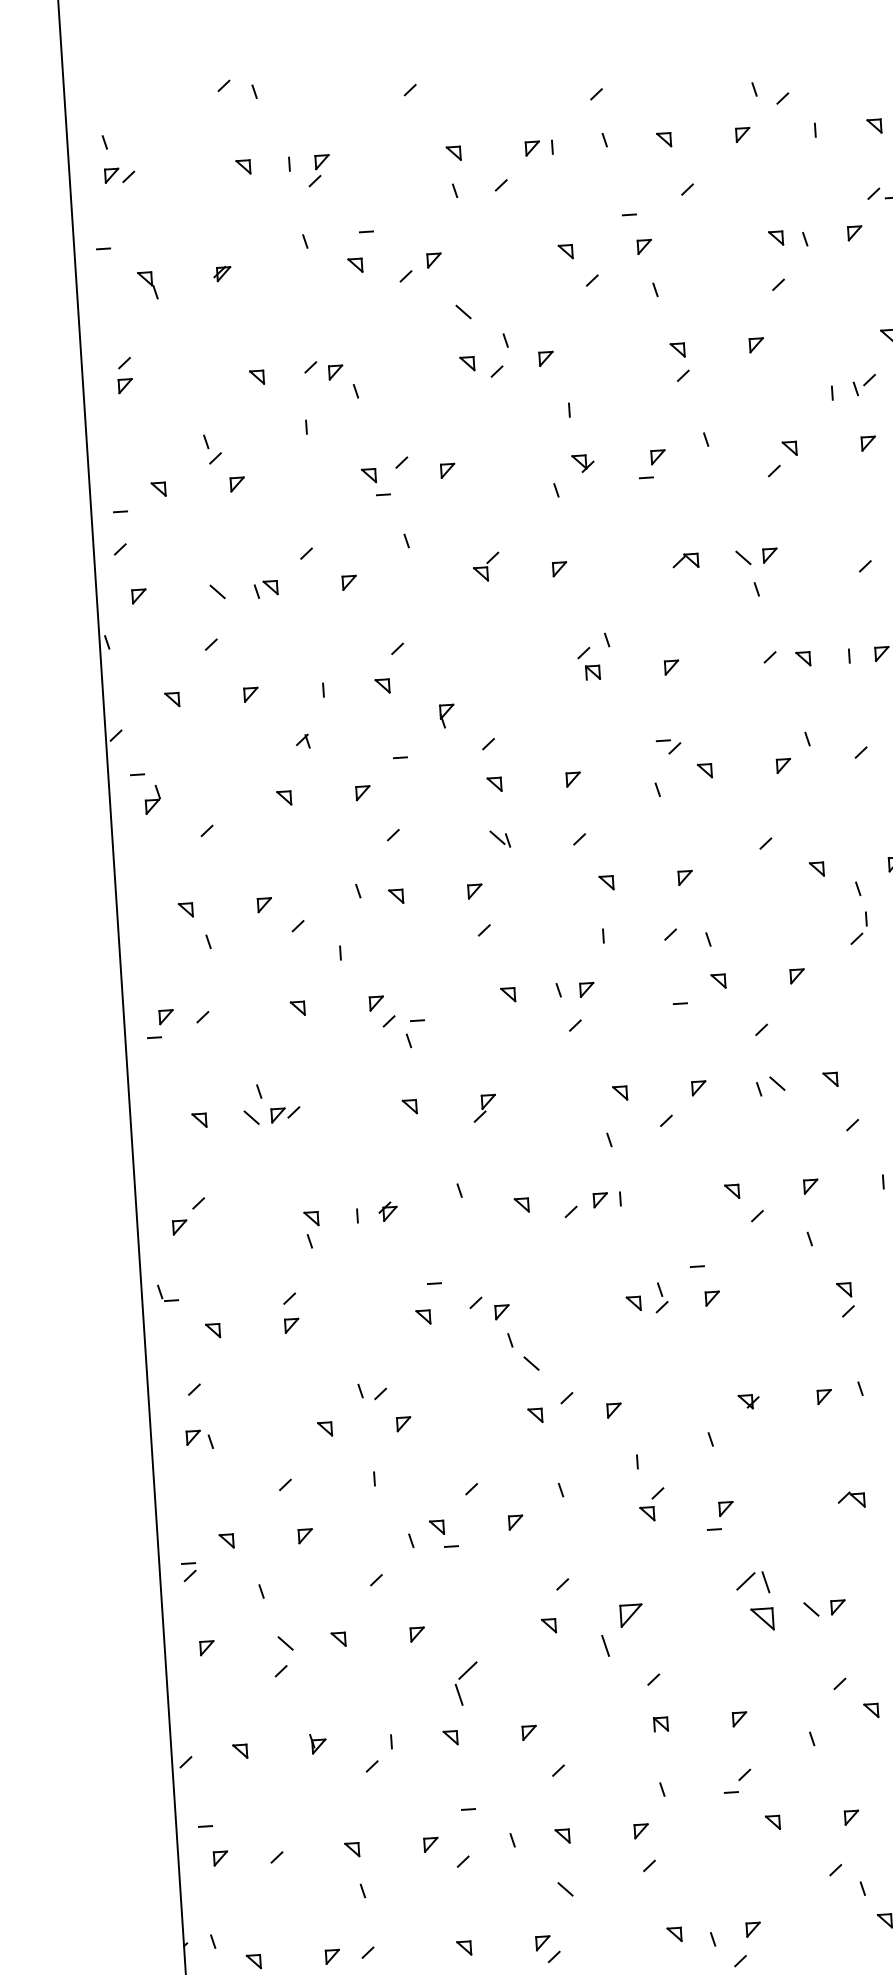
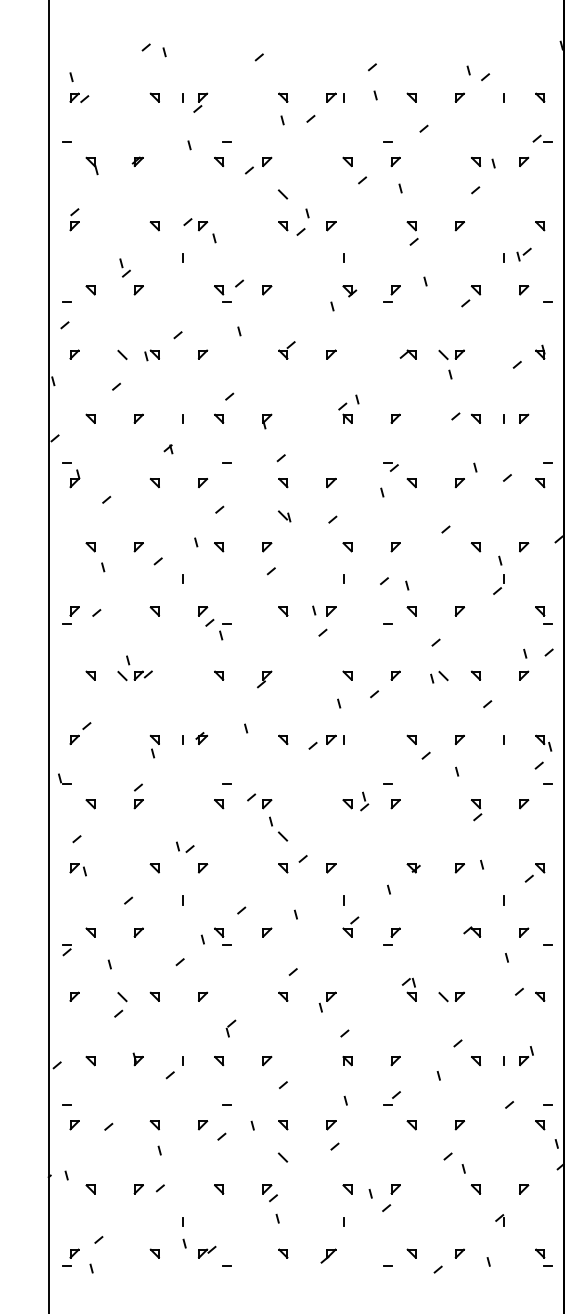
part: (447, 716) -> (267, 421), moved
part: (753, 1600) -> (408, 989), size x0.62
part: (621, 1629) -> (327, 1001), size x0.62
part: (465, 1683) -> (230, 1028), size x0.62

